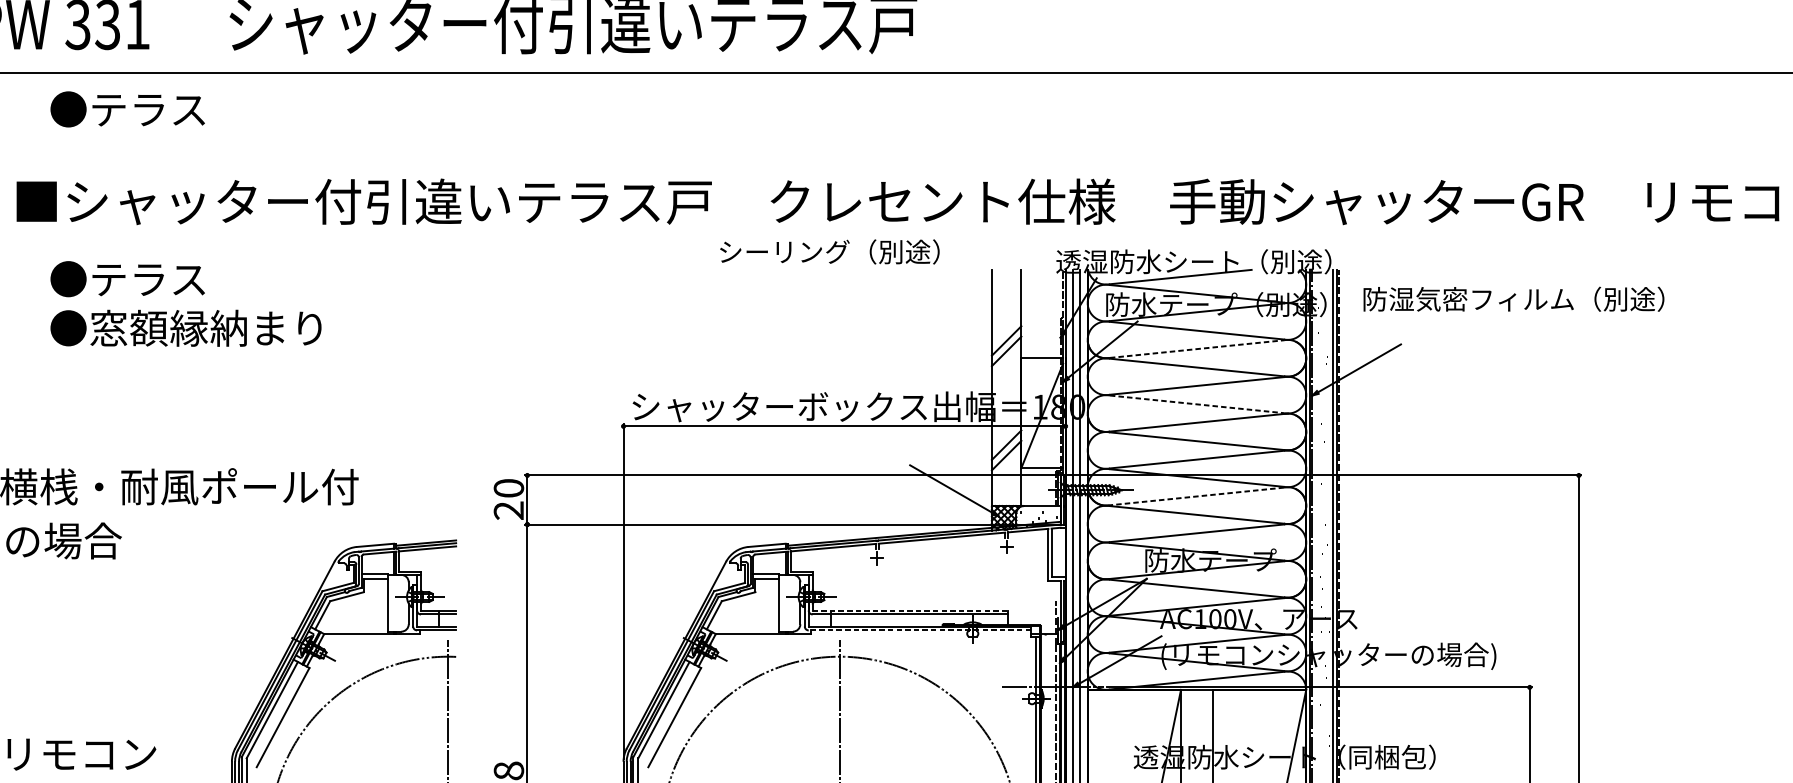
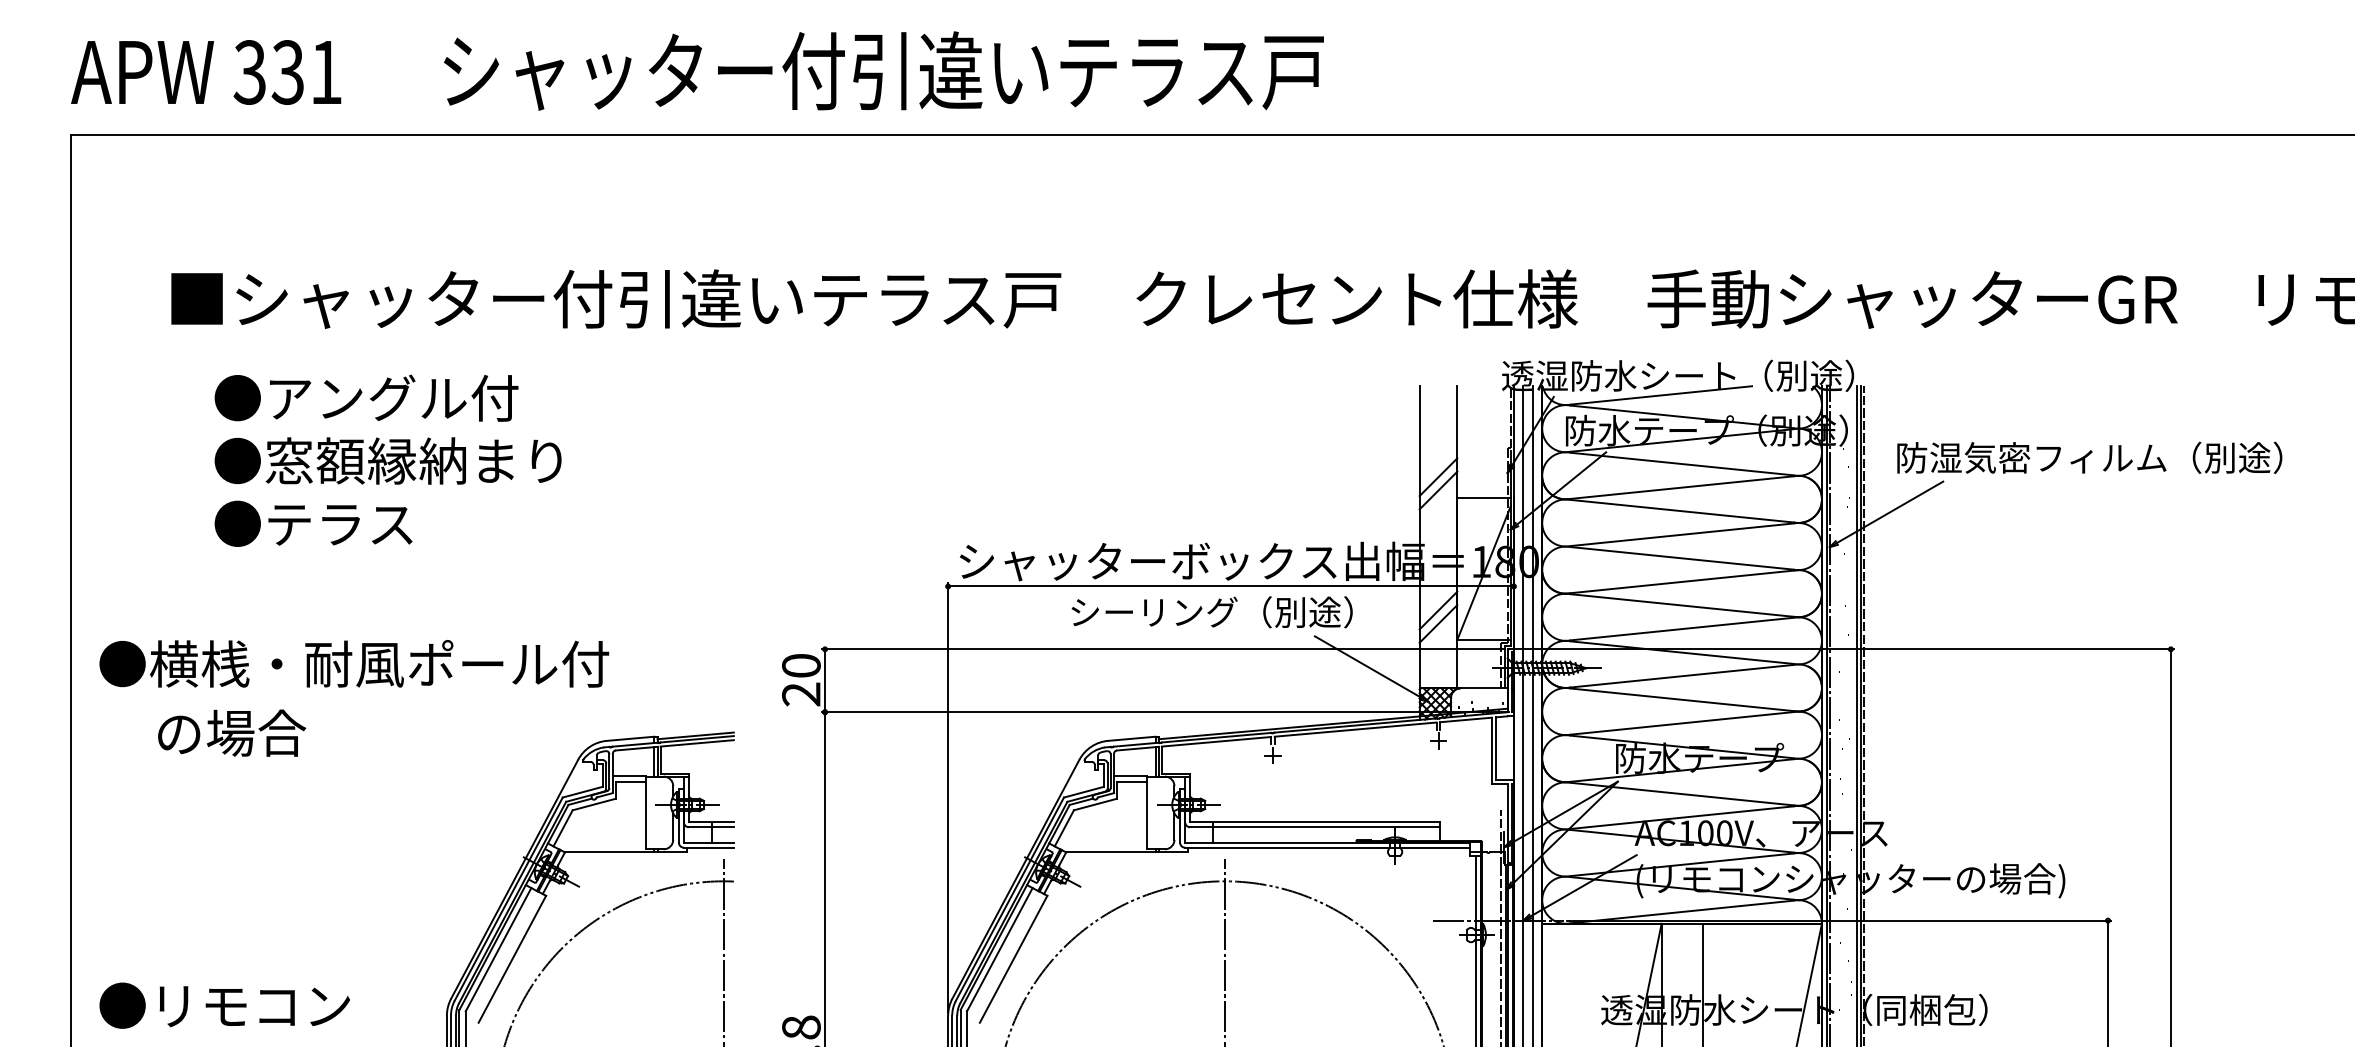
text: (127, 109) -> (313, 523), moved
text: (829, 252) -> (1211, 612), moved
text: (190, 278) -> (393, 397), ●テラス -> ●アングル付
text: (1513, 299) -> (2089, 457), moved
line: (1197, 349) -> (1682, 487), dashed -> solid
line: (1197, 404) -> (1682, 558), dashed -> solid
line: (1196, 496) -> (1681, 676), dashed -> solid
line: (909, 610) -> (1314, 822), dashed -> solid
line: (919, 630) -> (1326, 847), dashed -> solid

